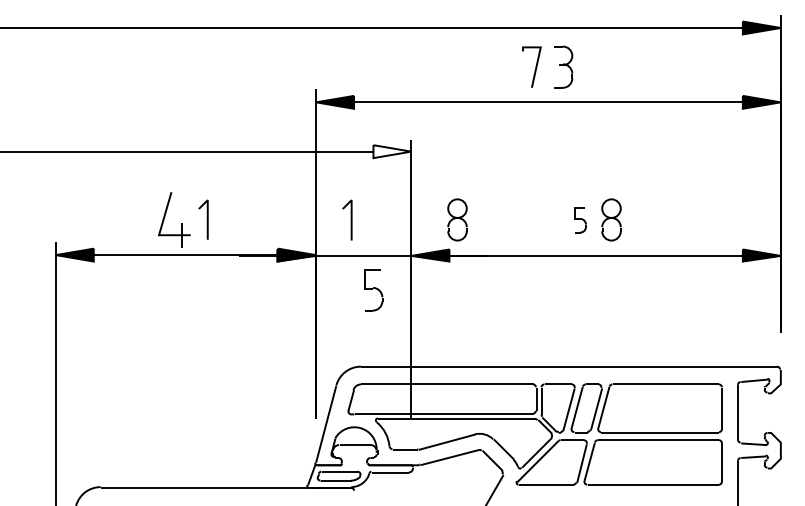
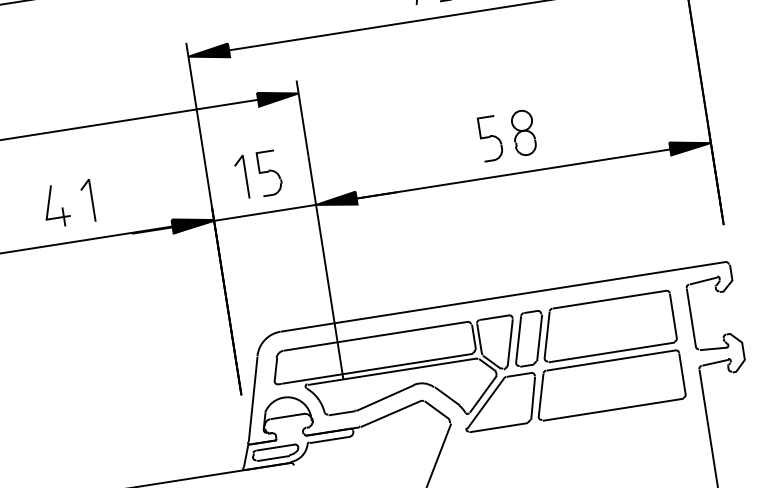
fill: (392, 151) -> (278, 96), added
part: (173, 219) -> (55, 205), size x0.71
part: (457, 219) -> (359, 158), removed
part: (580, 220) -> (490, 138), size x1.67
part: (373, 290) -> (269, 173), moved

